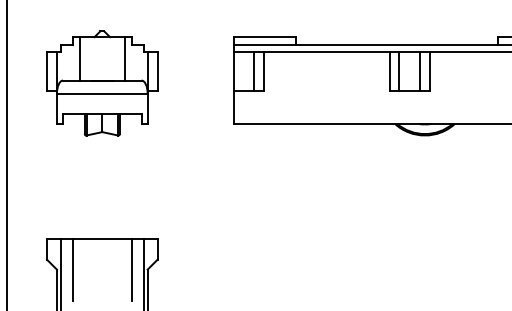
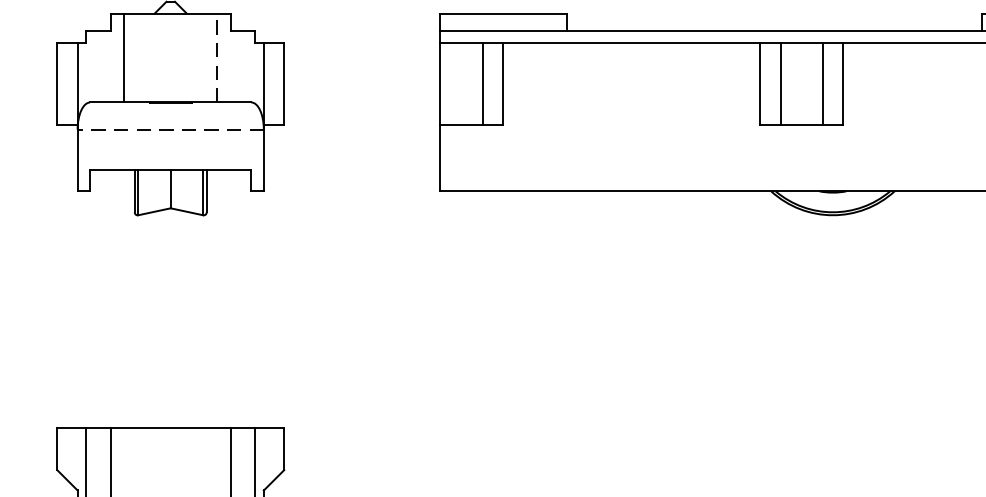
line: (124, 58) -> (216, 57), solid -> dashed
line: (101, 93) -> (169, 129), solid -> dashed

